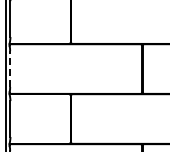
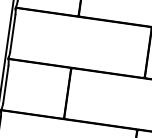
line: (10, 69) -> (13, 33), dashed -> solid

